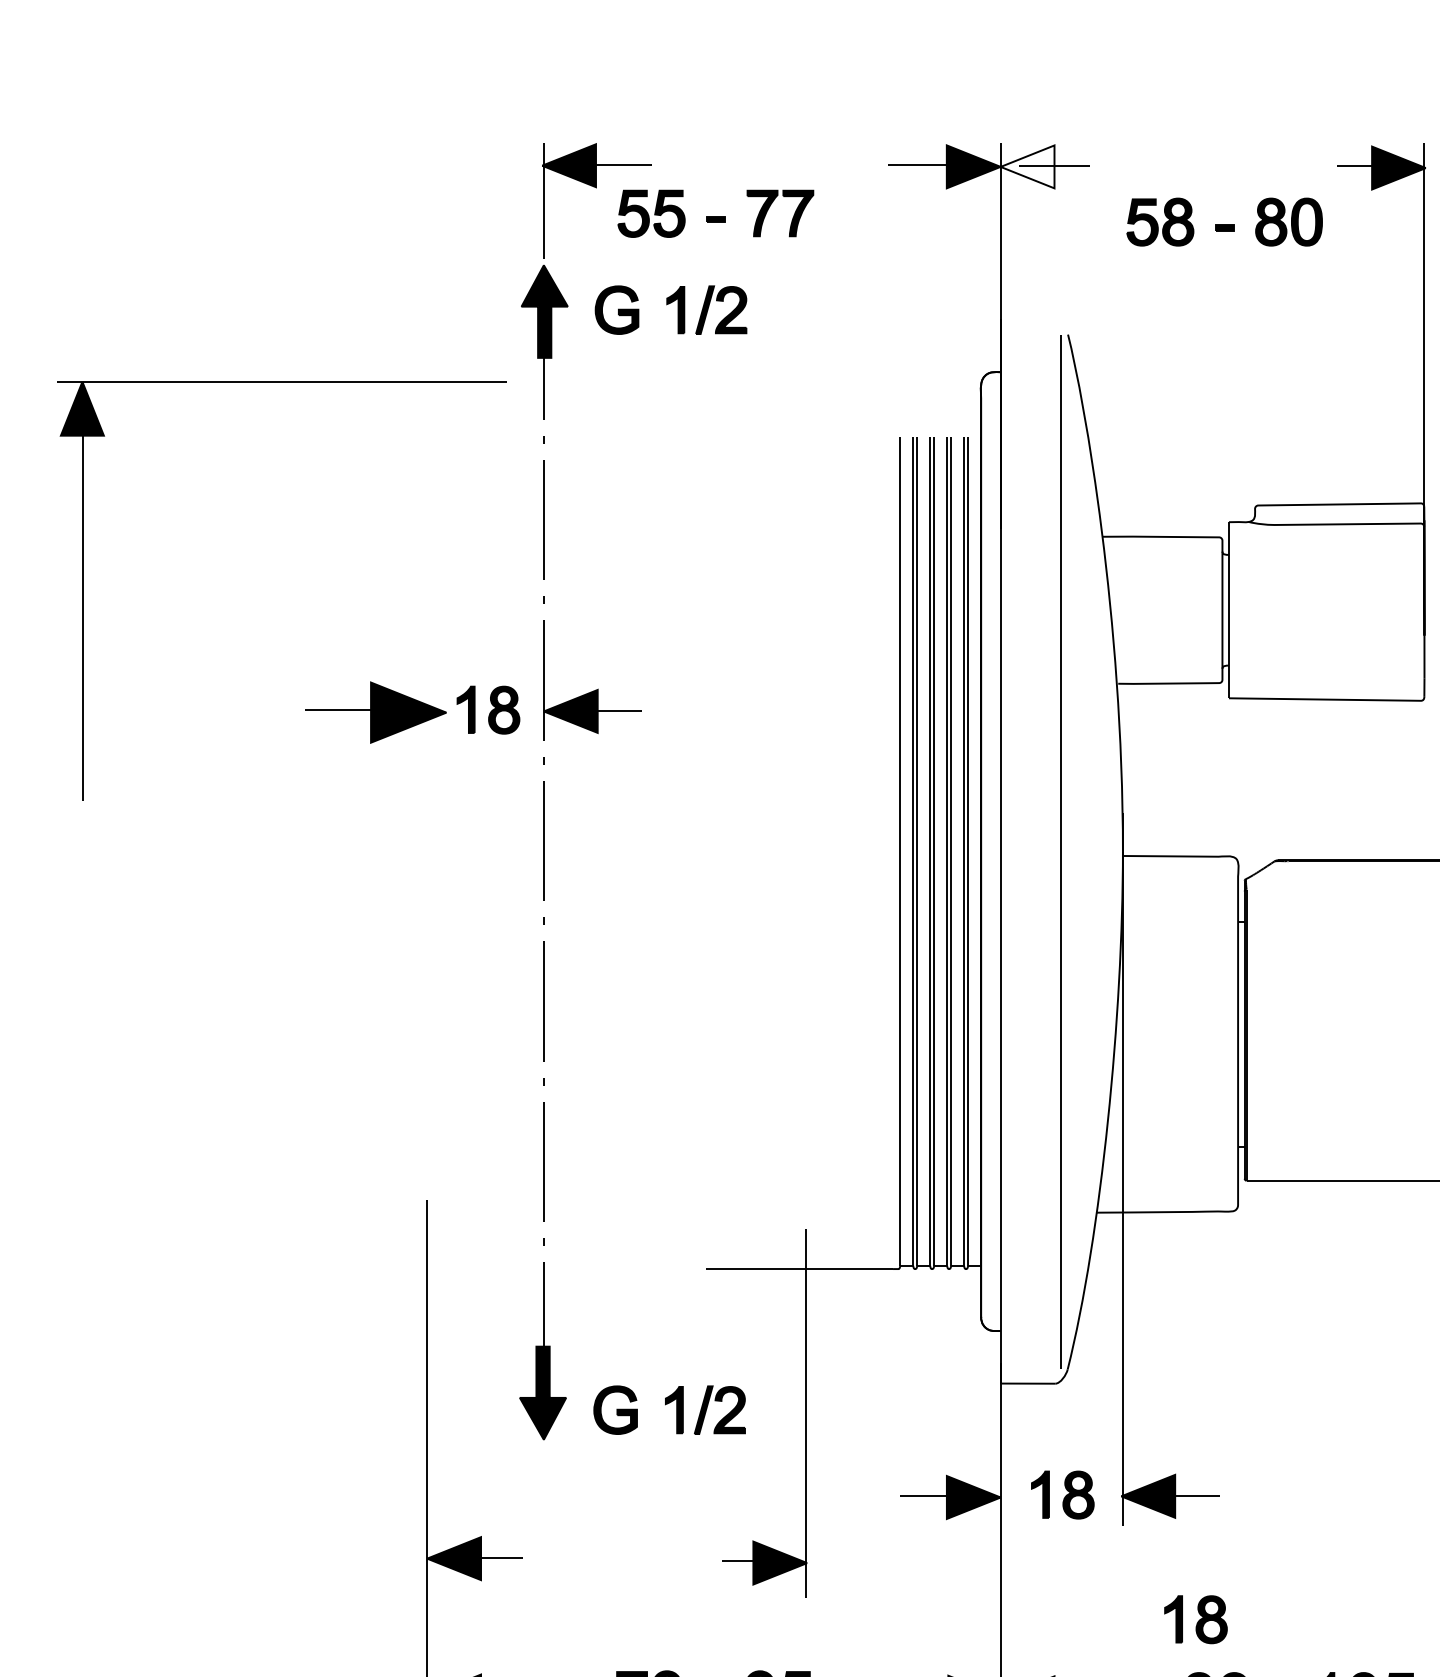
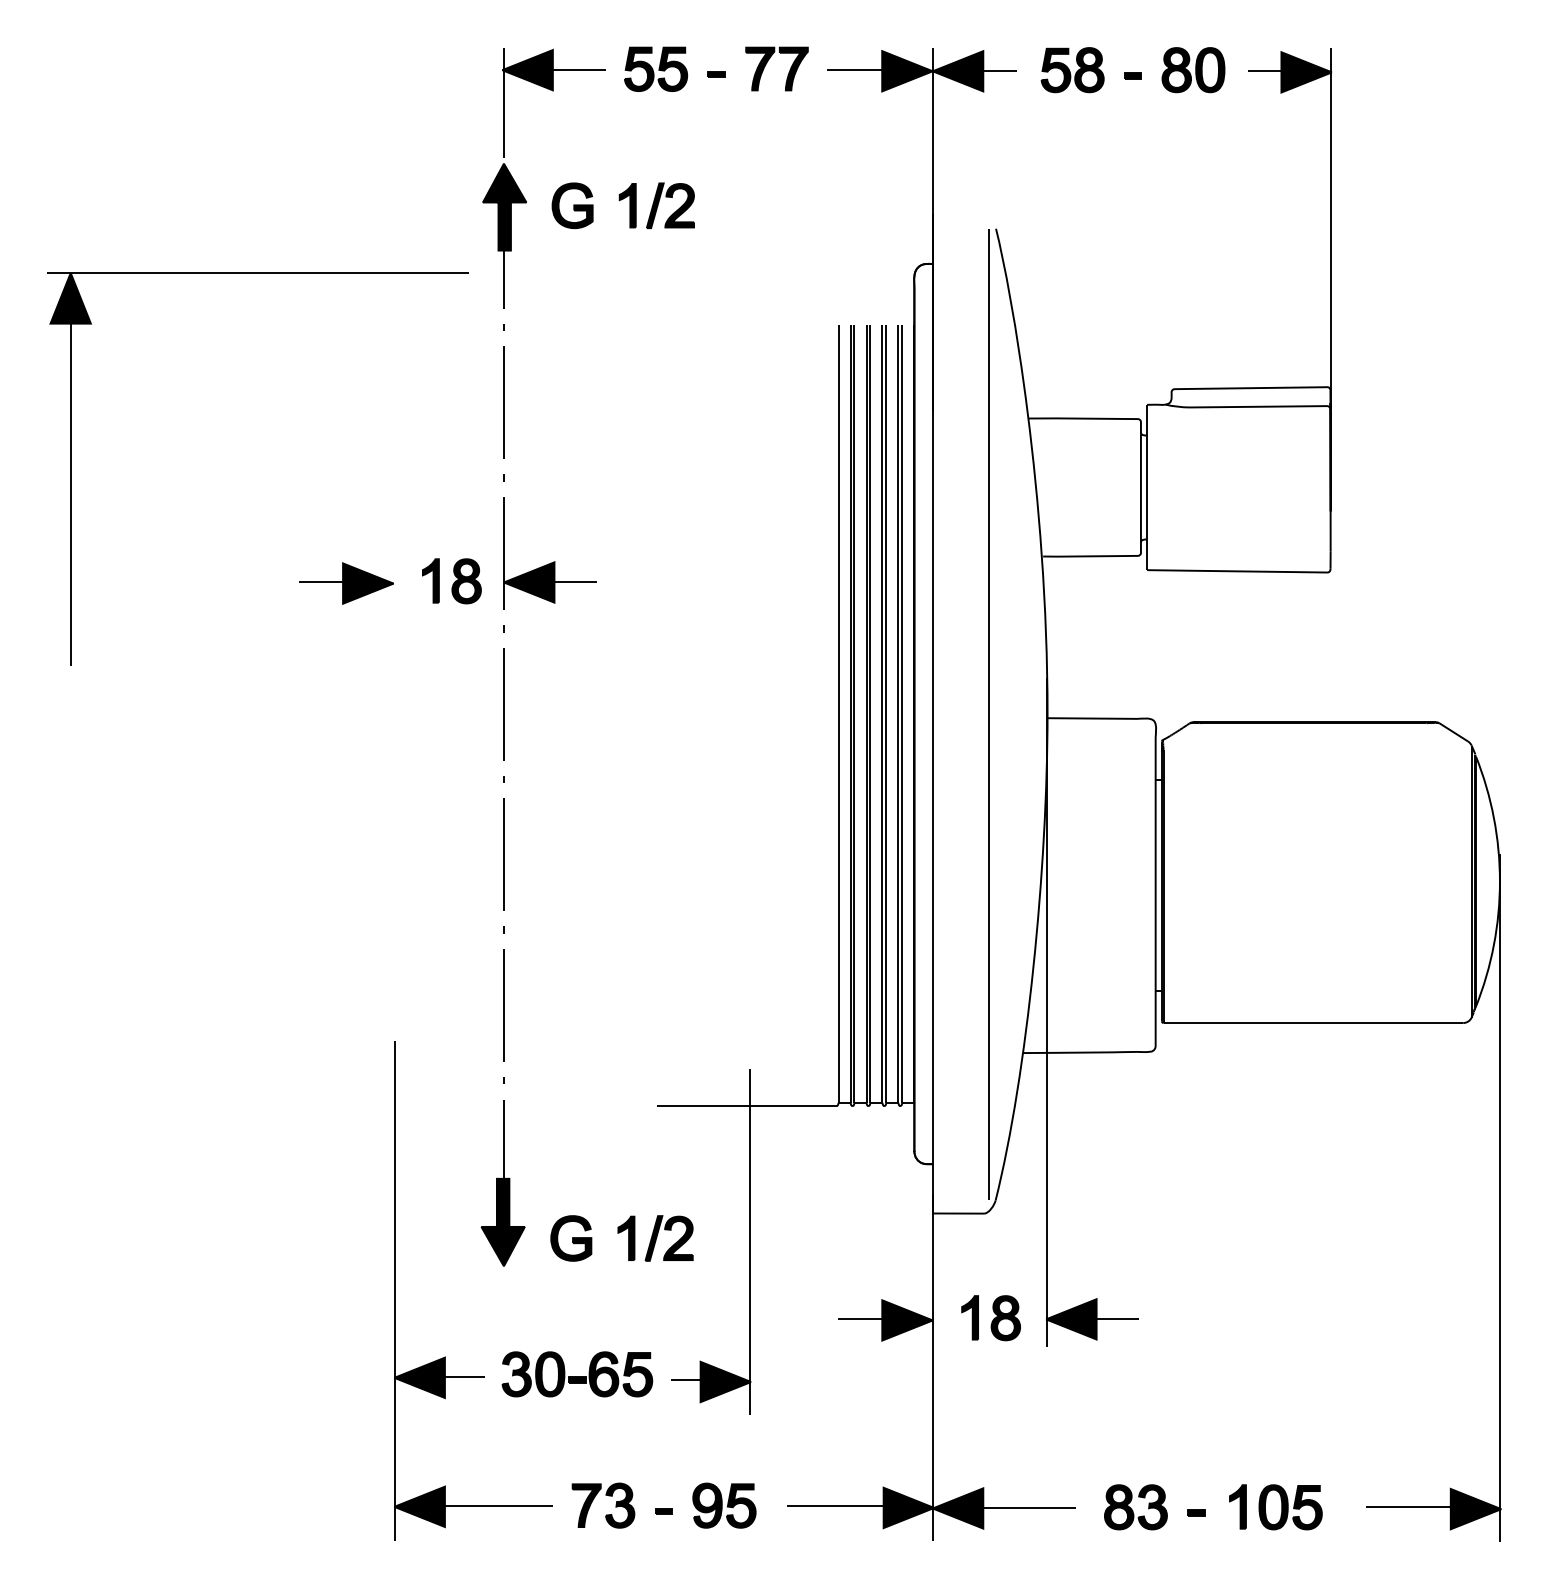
fill: (1027, 167) -> (957, 71), added
part: (715, 212) -> (716, 68), moved
part: (1224, 222) -> (1132, 70), moved
part: (376, 712) -> (346, 583), size x0.71
part: (622, 1555) -> (577, 1374), added
part: (1195, 1620) -> (1115, 1435), removed

